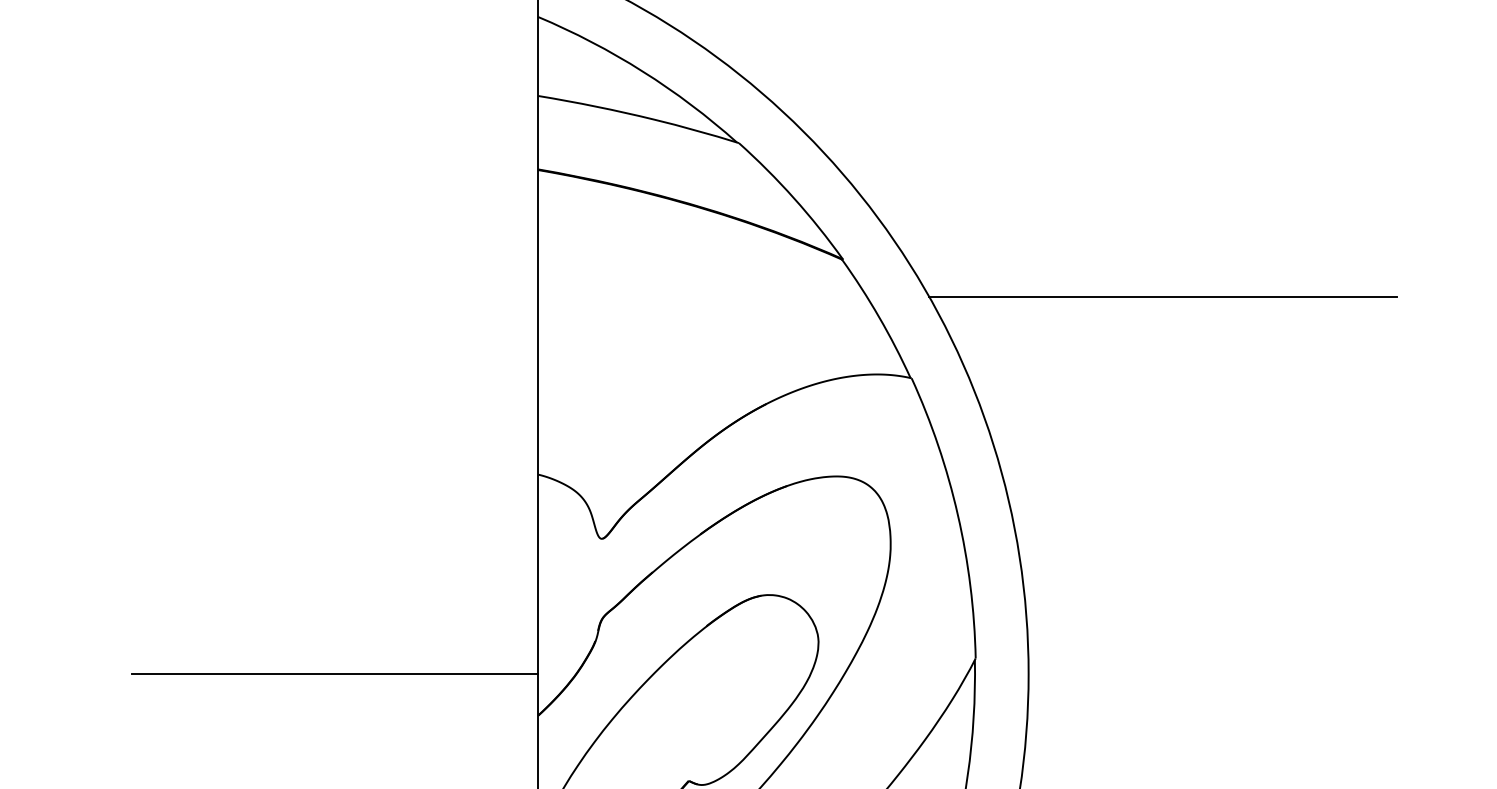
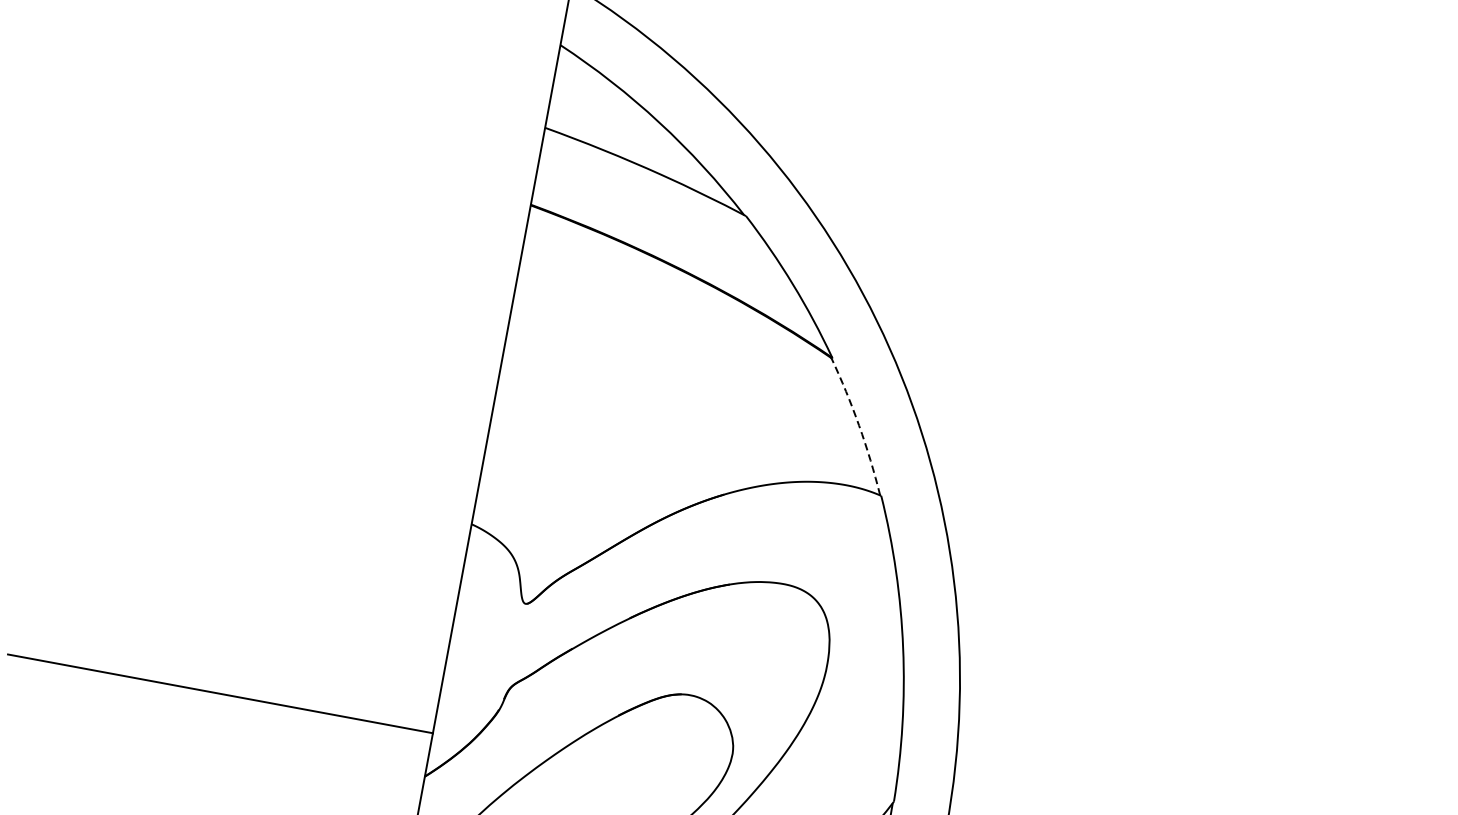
line: (1162, 297) -> (1159, 459), removed
arc: (879, 317) -> (859, 425), solid -> dashed

